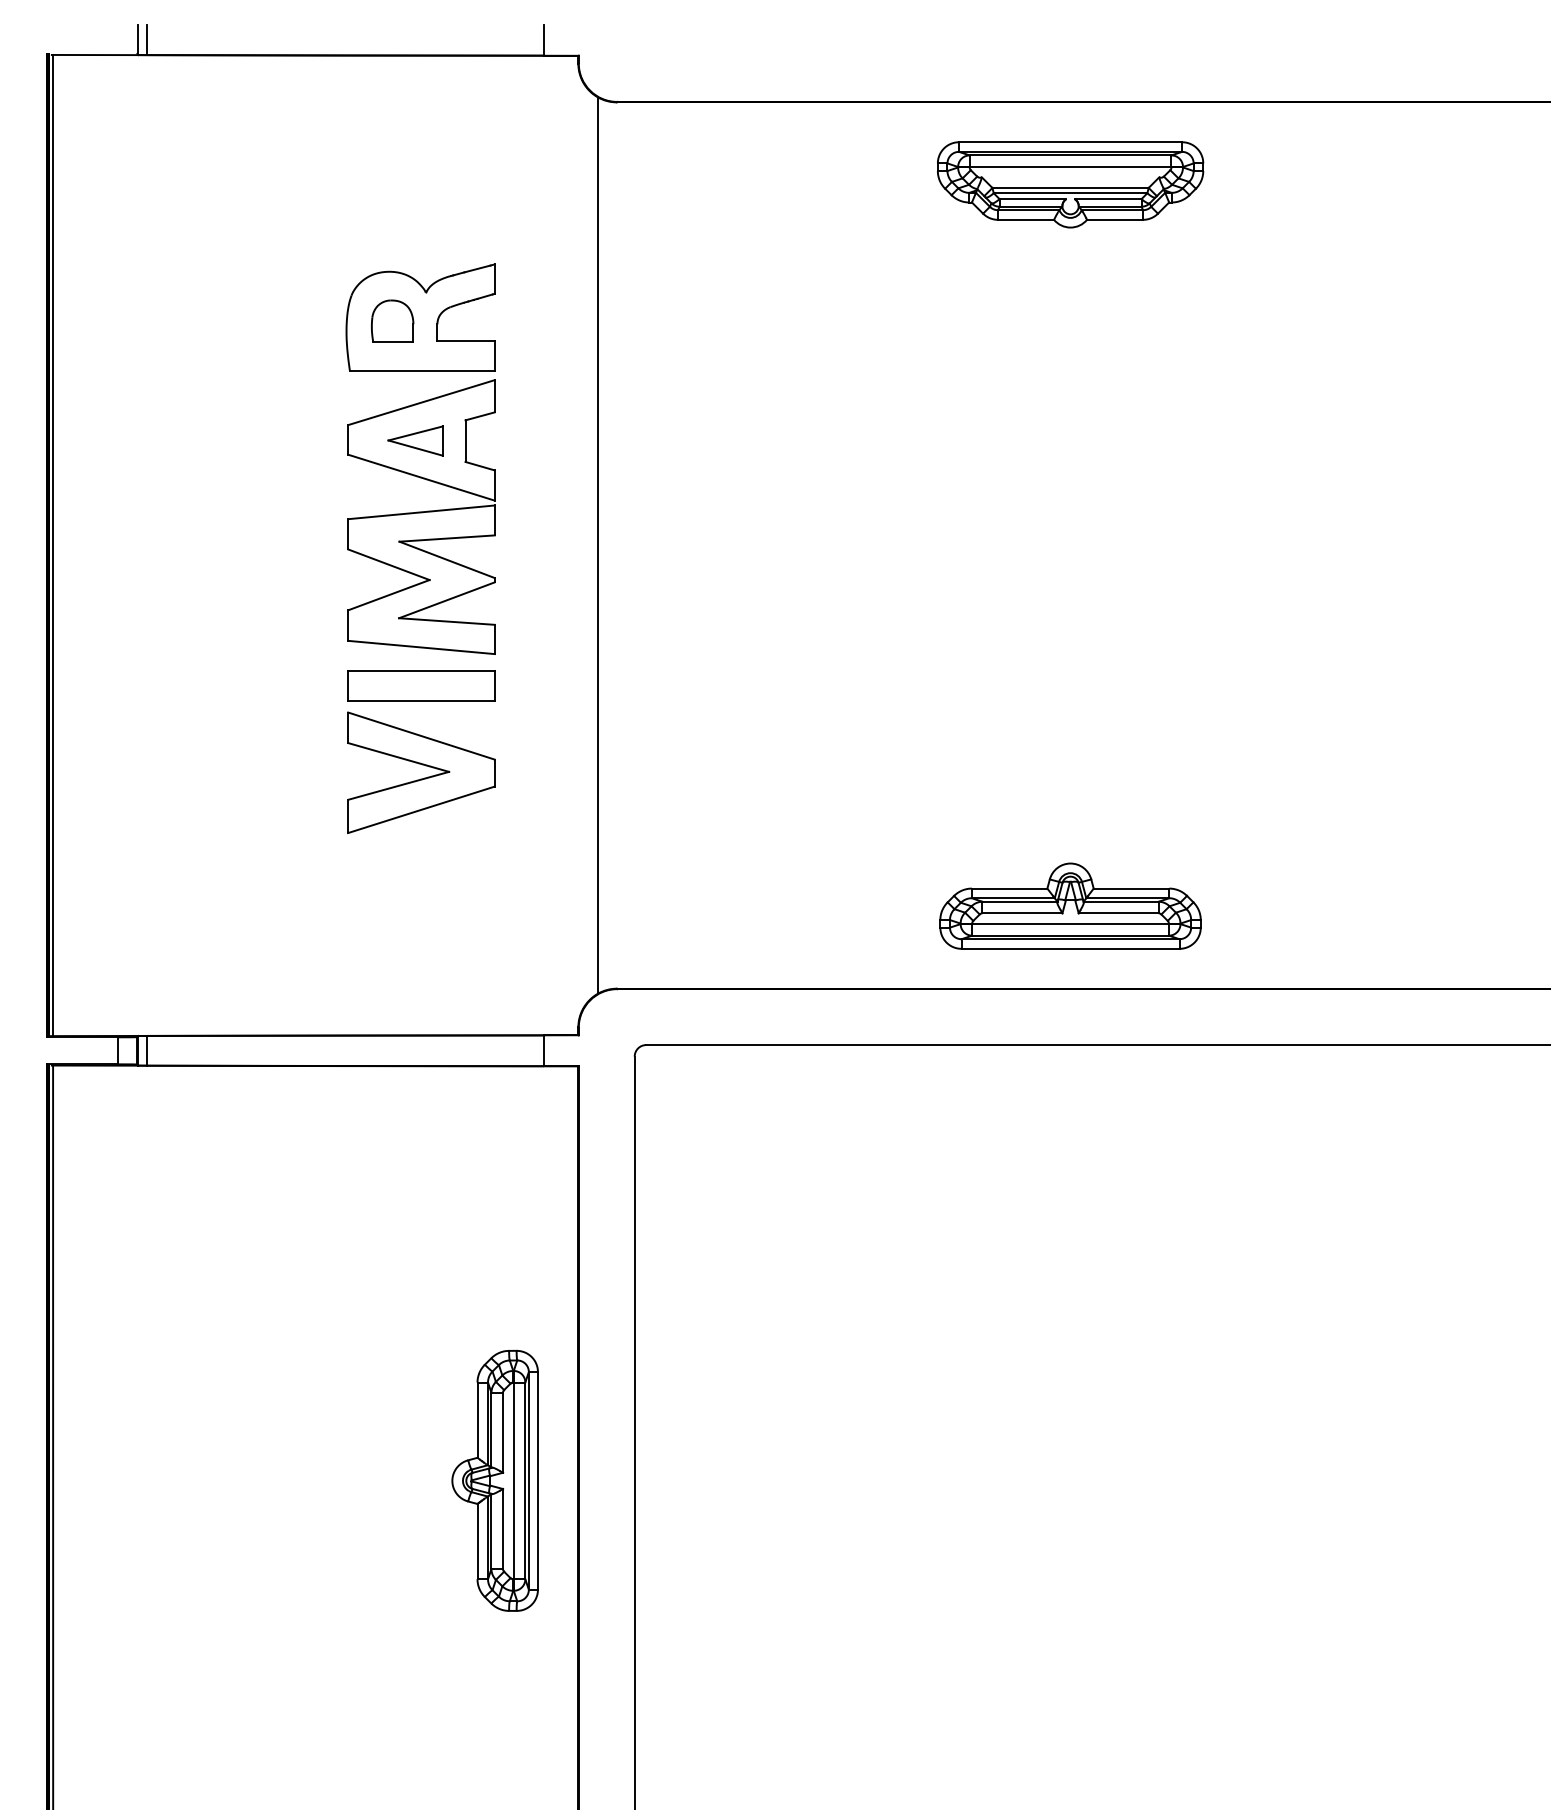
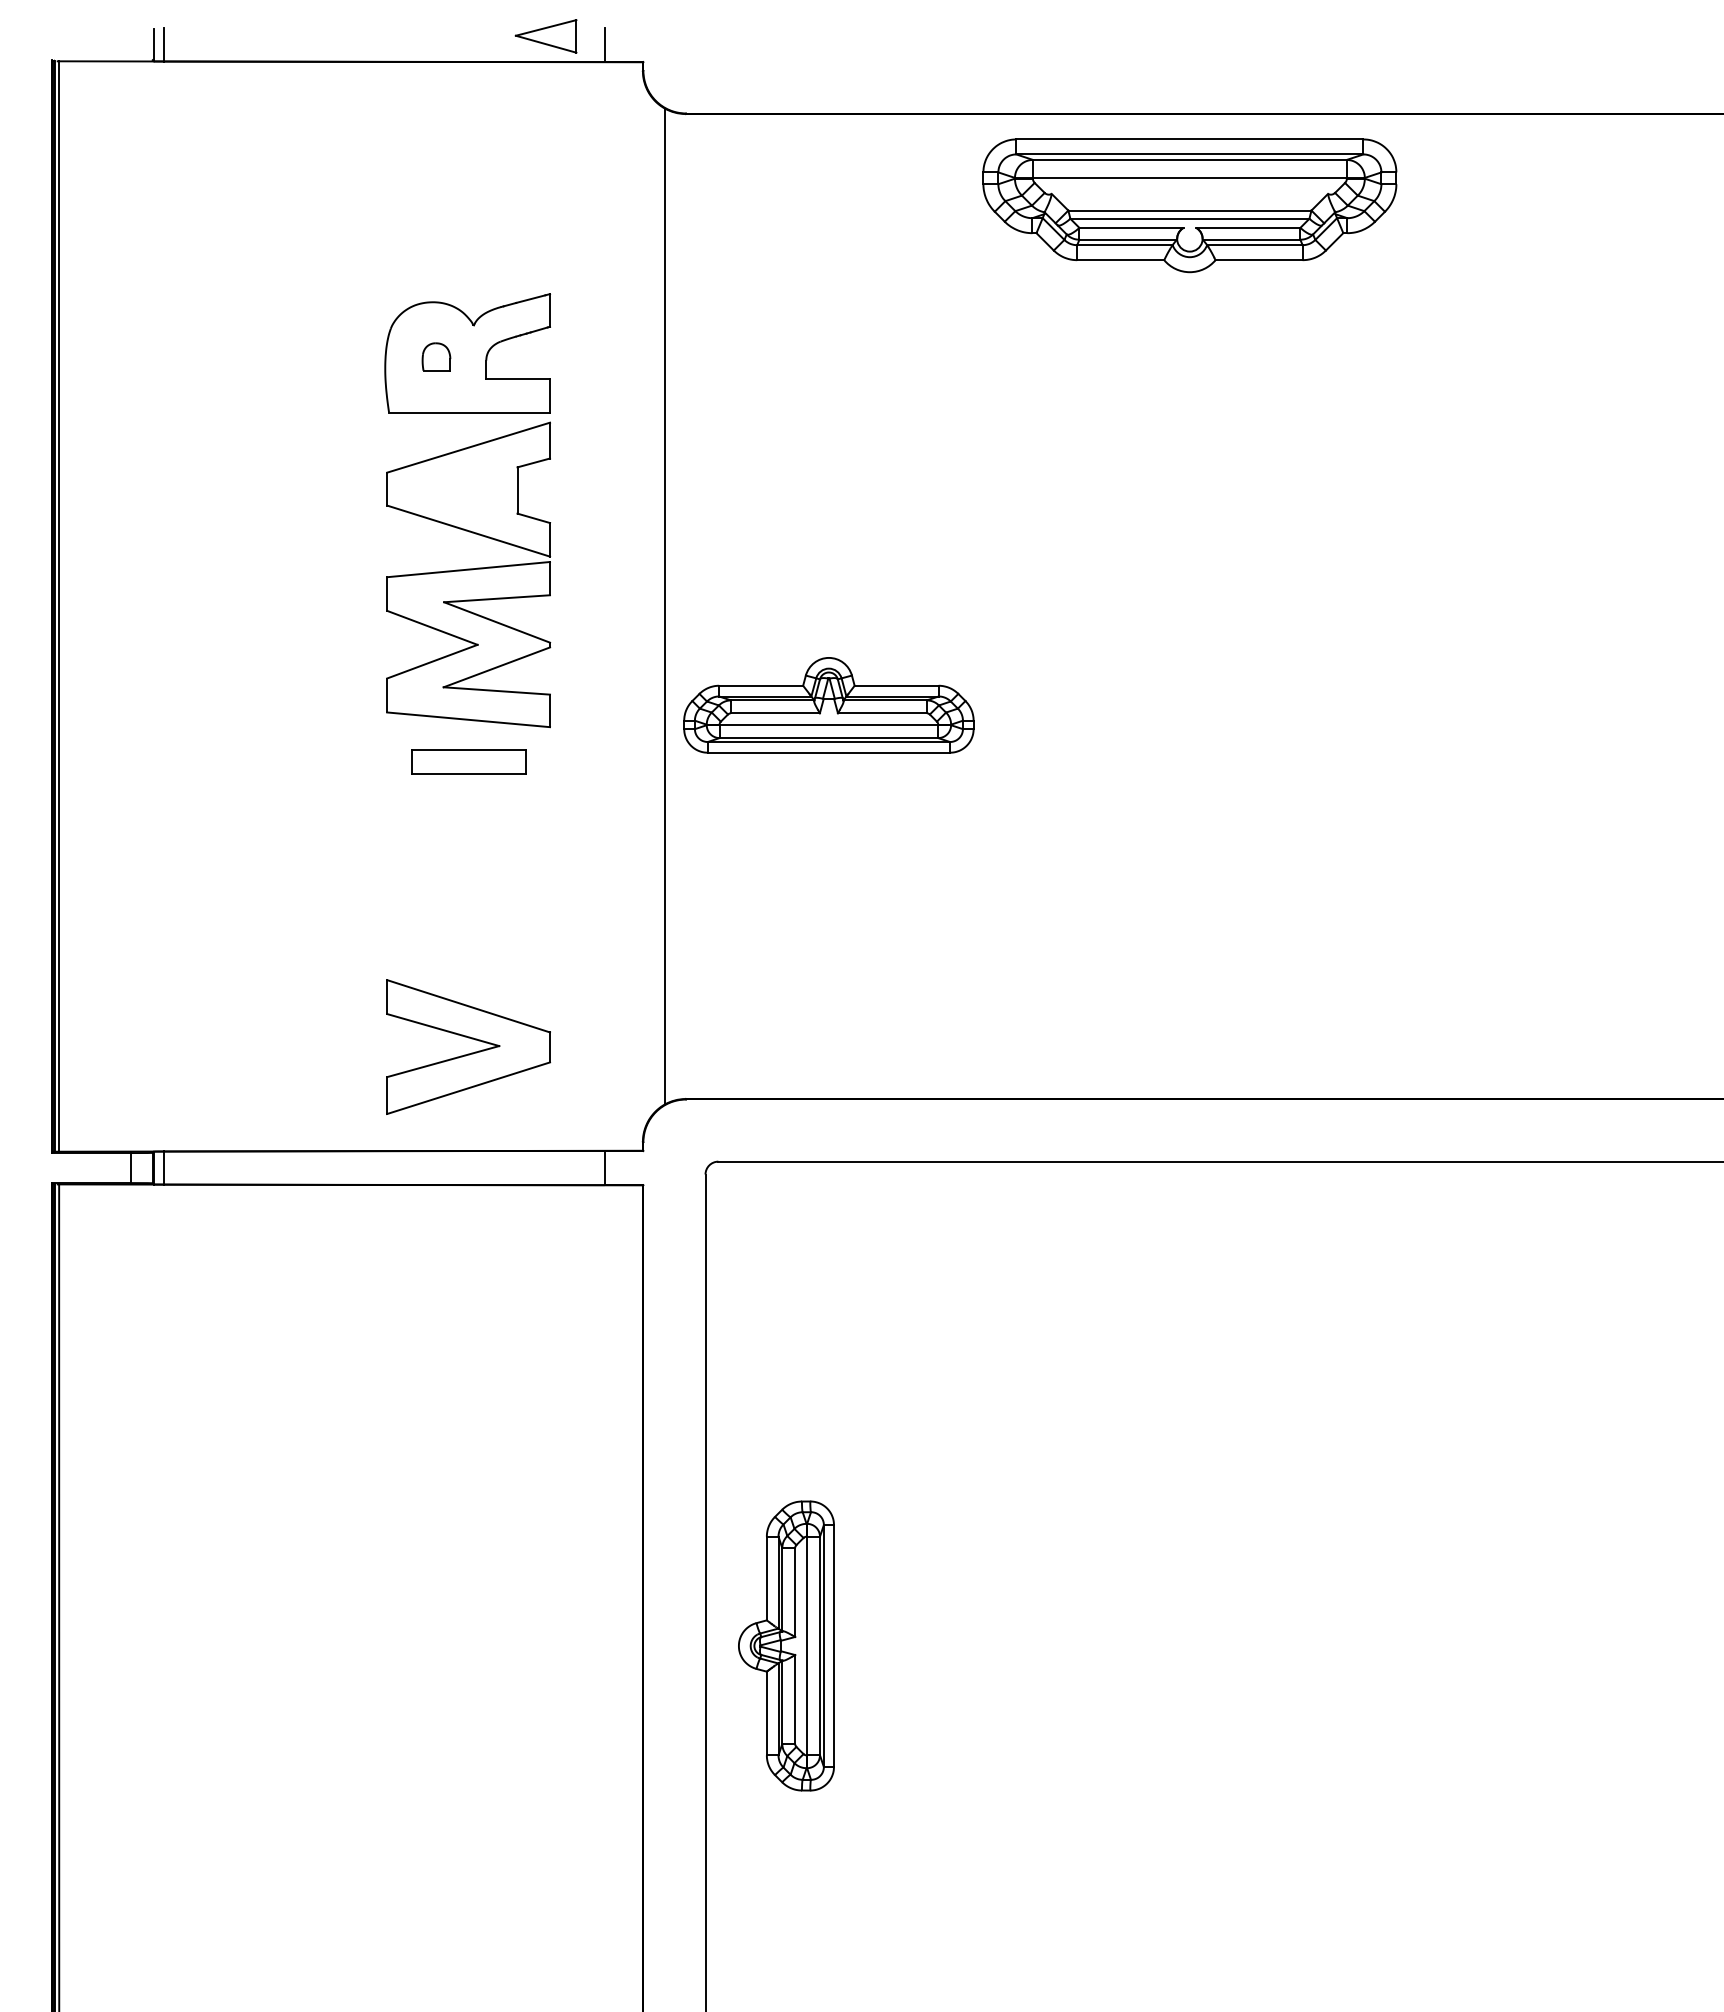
part: (1070, 184) -> (1189, 205), size x1.4
part: (392, 320) -> (436, 356), size x0.6
part: (415, 441) -> (545, 36), moved
part: (421, 684) -> (468, 761), size x0.7
part: (424, 777) -> (471, 1052), moved
part: (1070, 906) -> (828, 705), moved
part: (495, 1480) -> (786, 1645), moved

